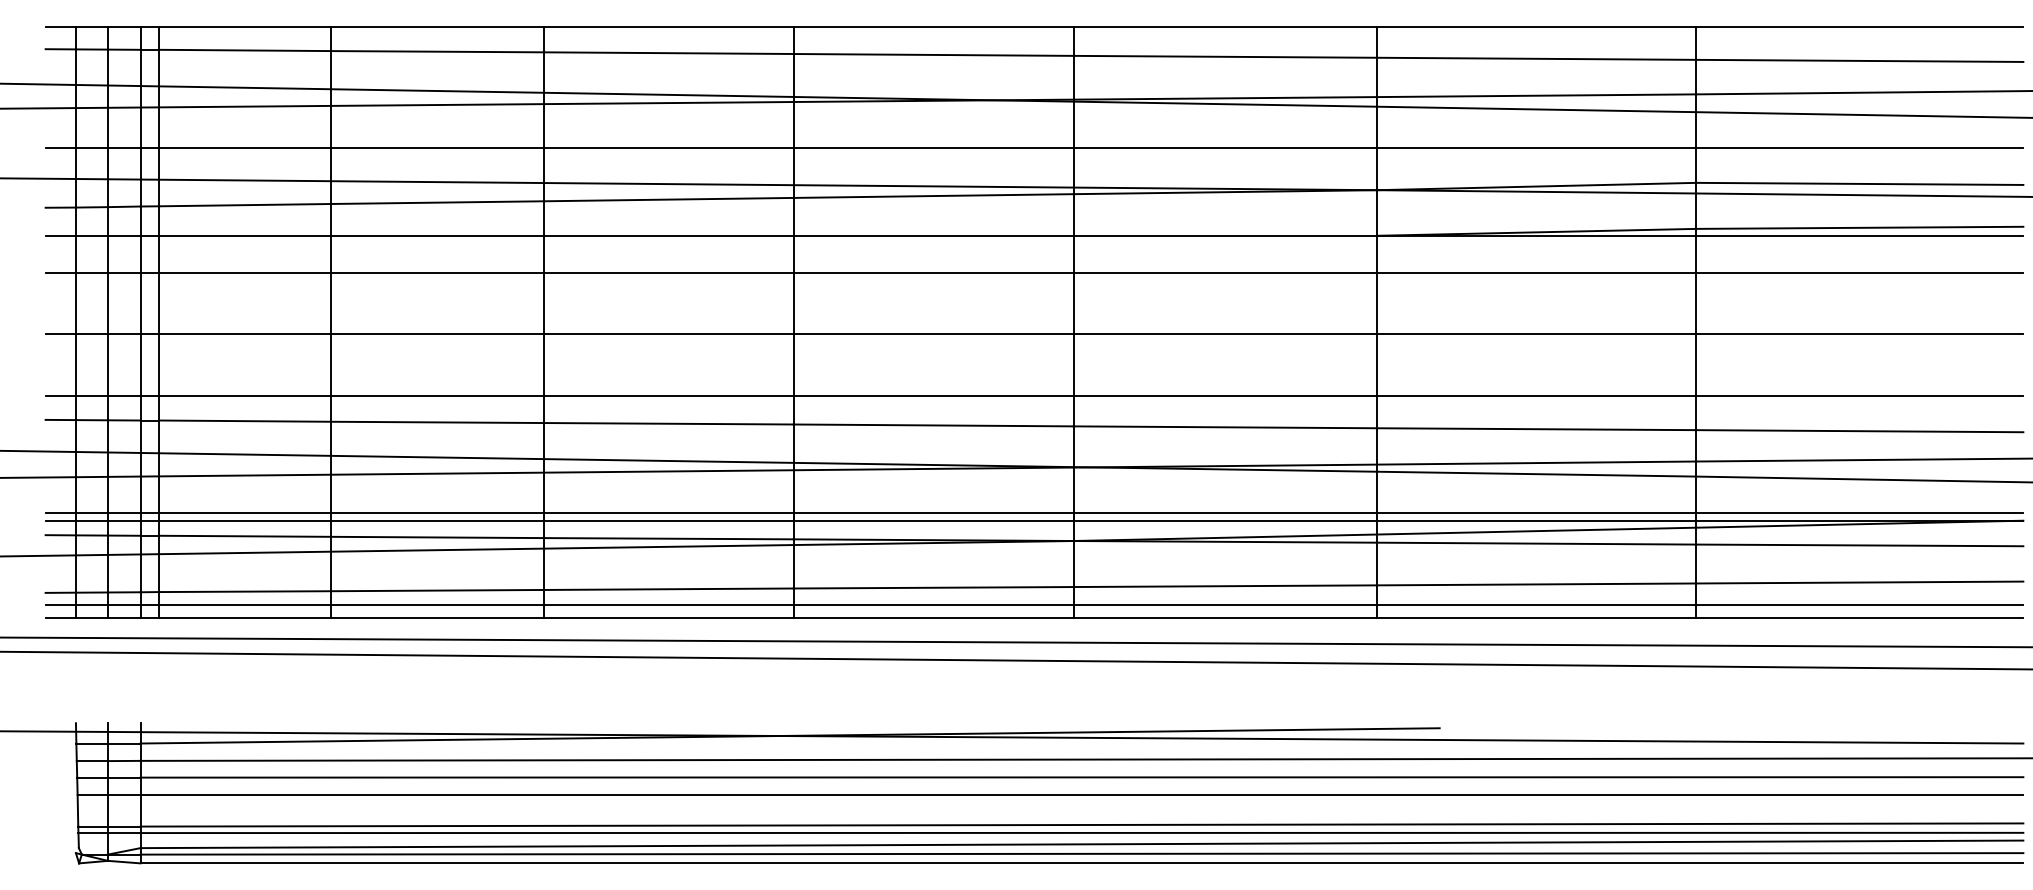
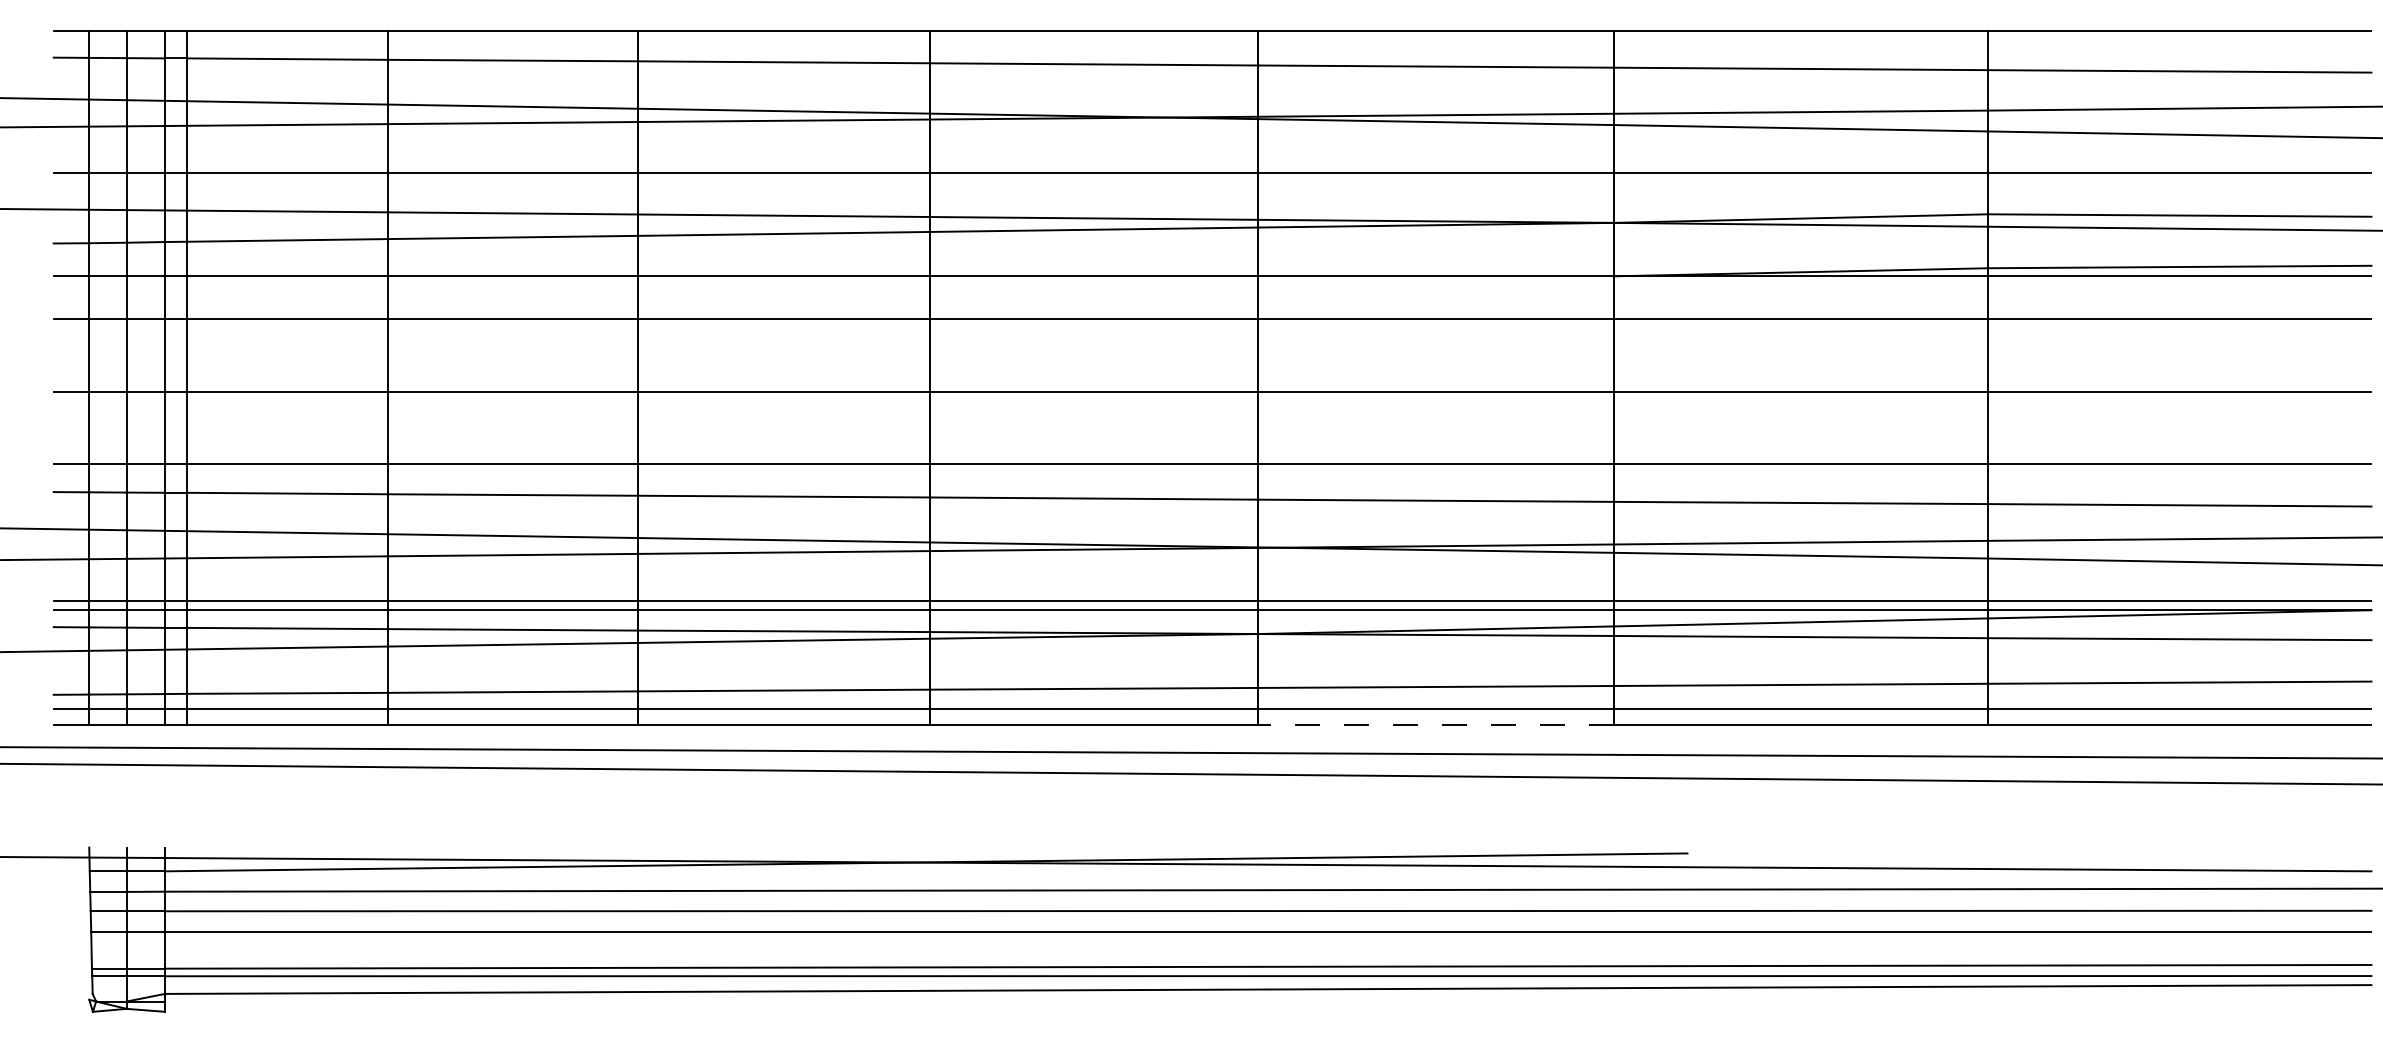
line: (1225, 618) -> (1436, 724), solid -> dashed
line: (1082, 853) -> (1268, 1000), removed
line: (1082, 863) -> (1268, 1011), removed

